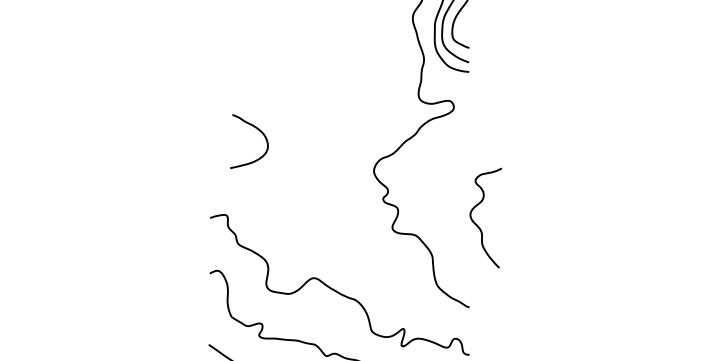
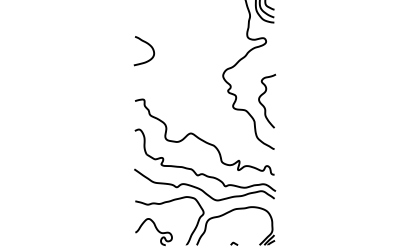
curve: (259, 133) -> (149, 46), moved
curve: (478, 224) -> (263, 104), moved

